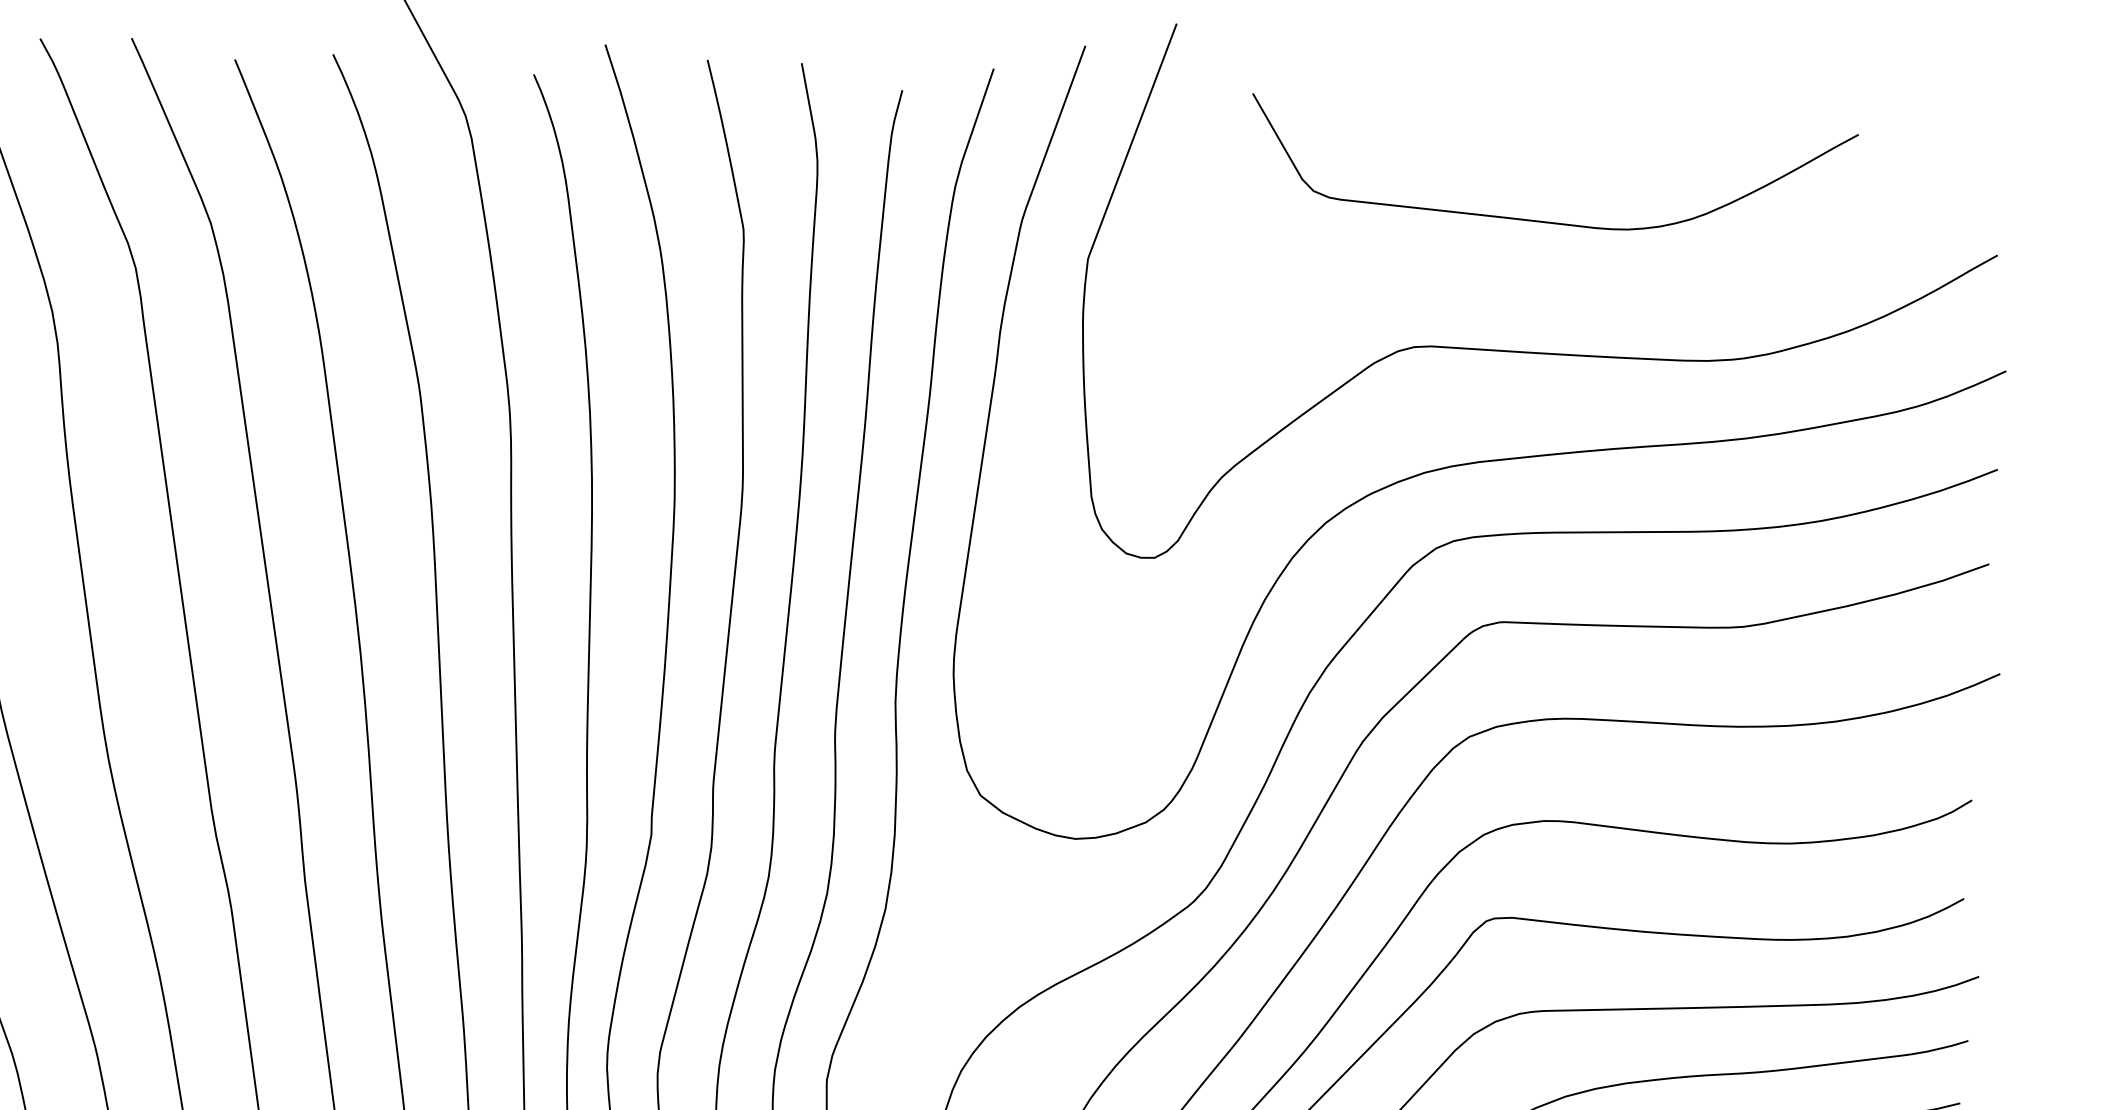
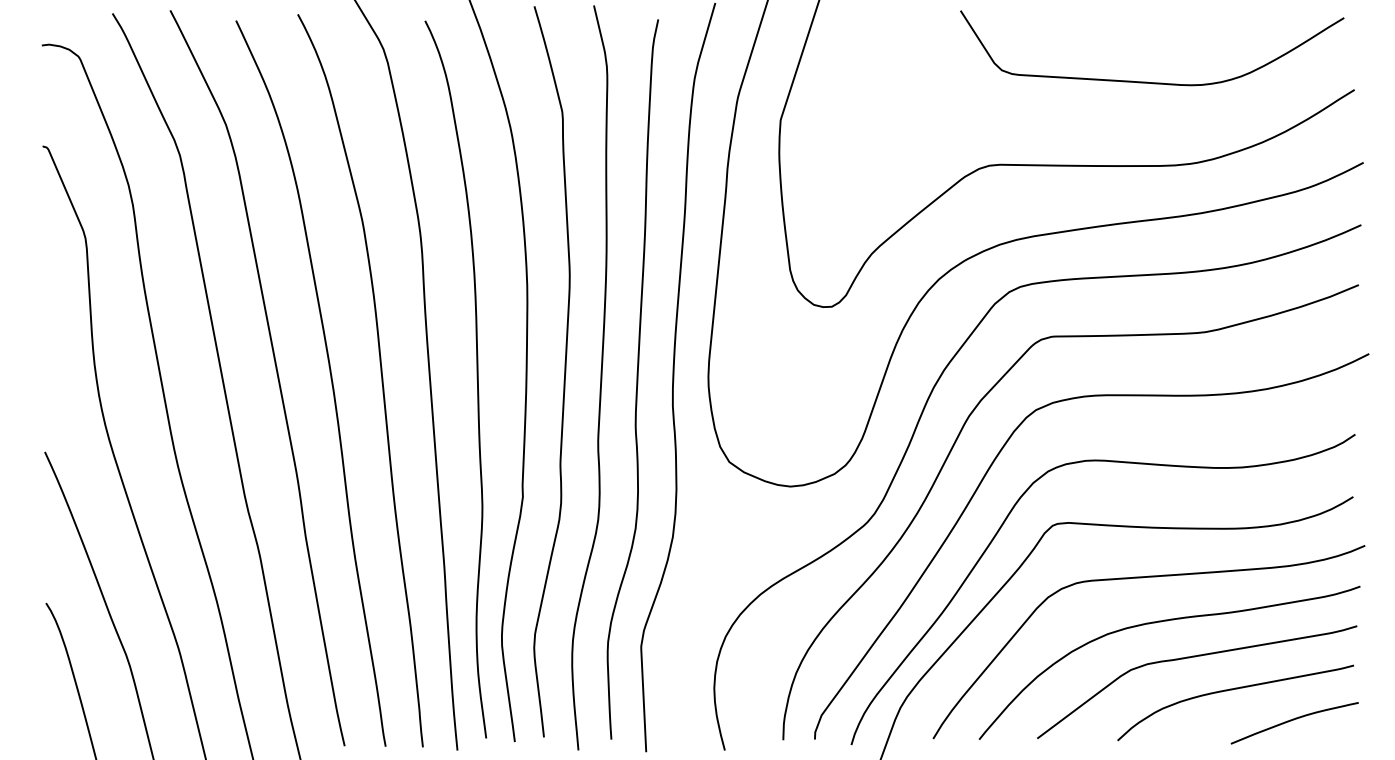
curve: (1542, 219) -> (1147, 81), moved

